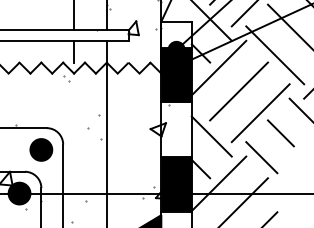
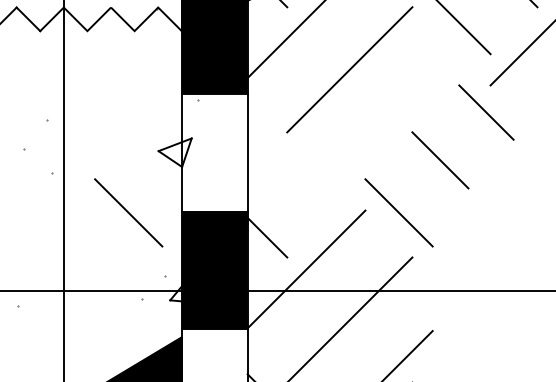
line: (260, 113) -> (396, 117), removed
line: (211, 136) -> (290, 167), removed
line: (136, 157) -> (128, 212), added

